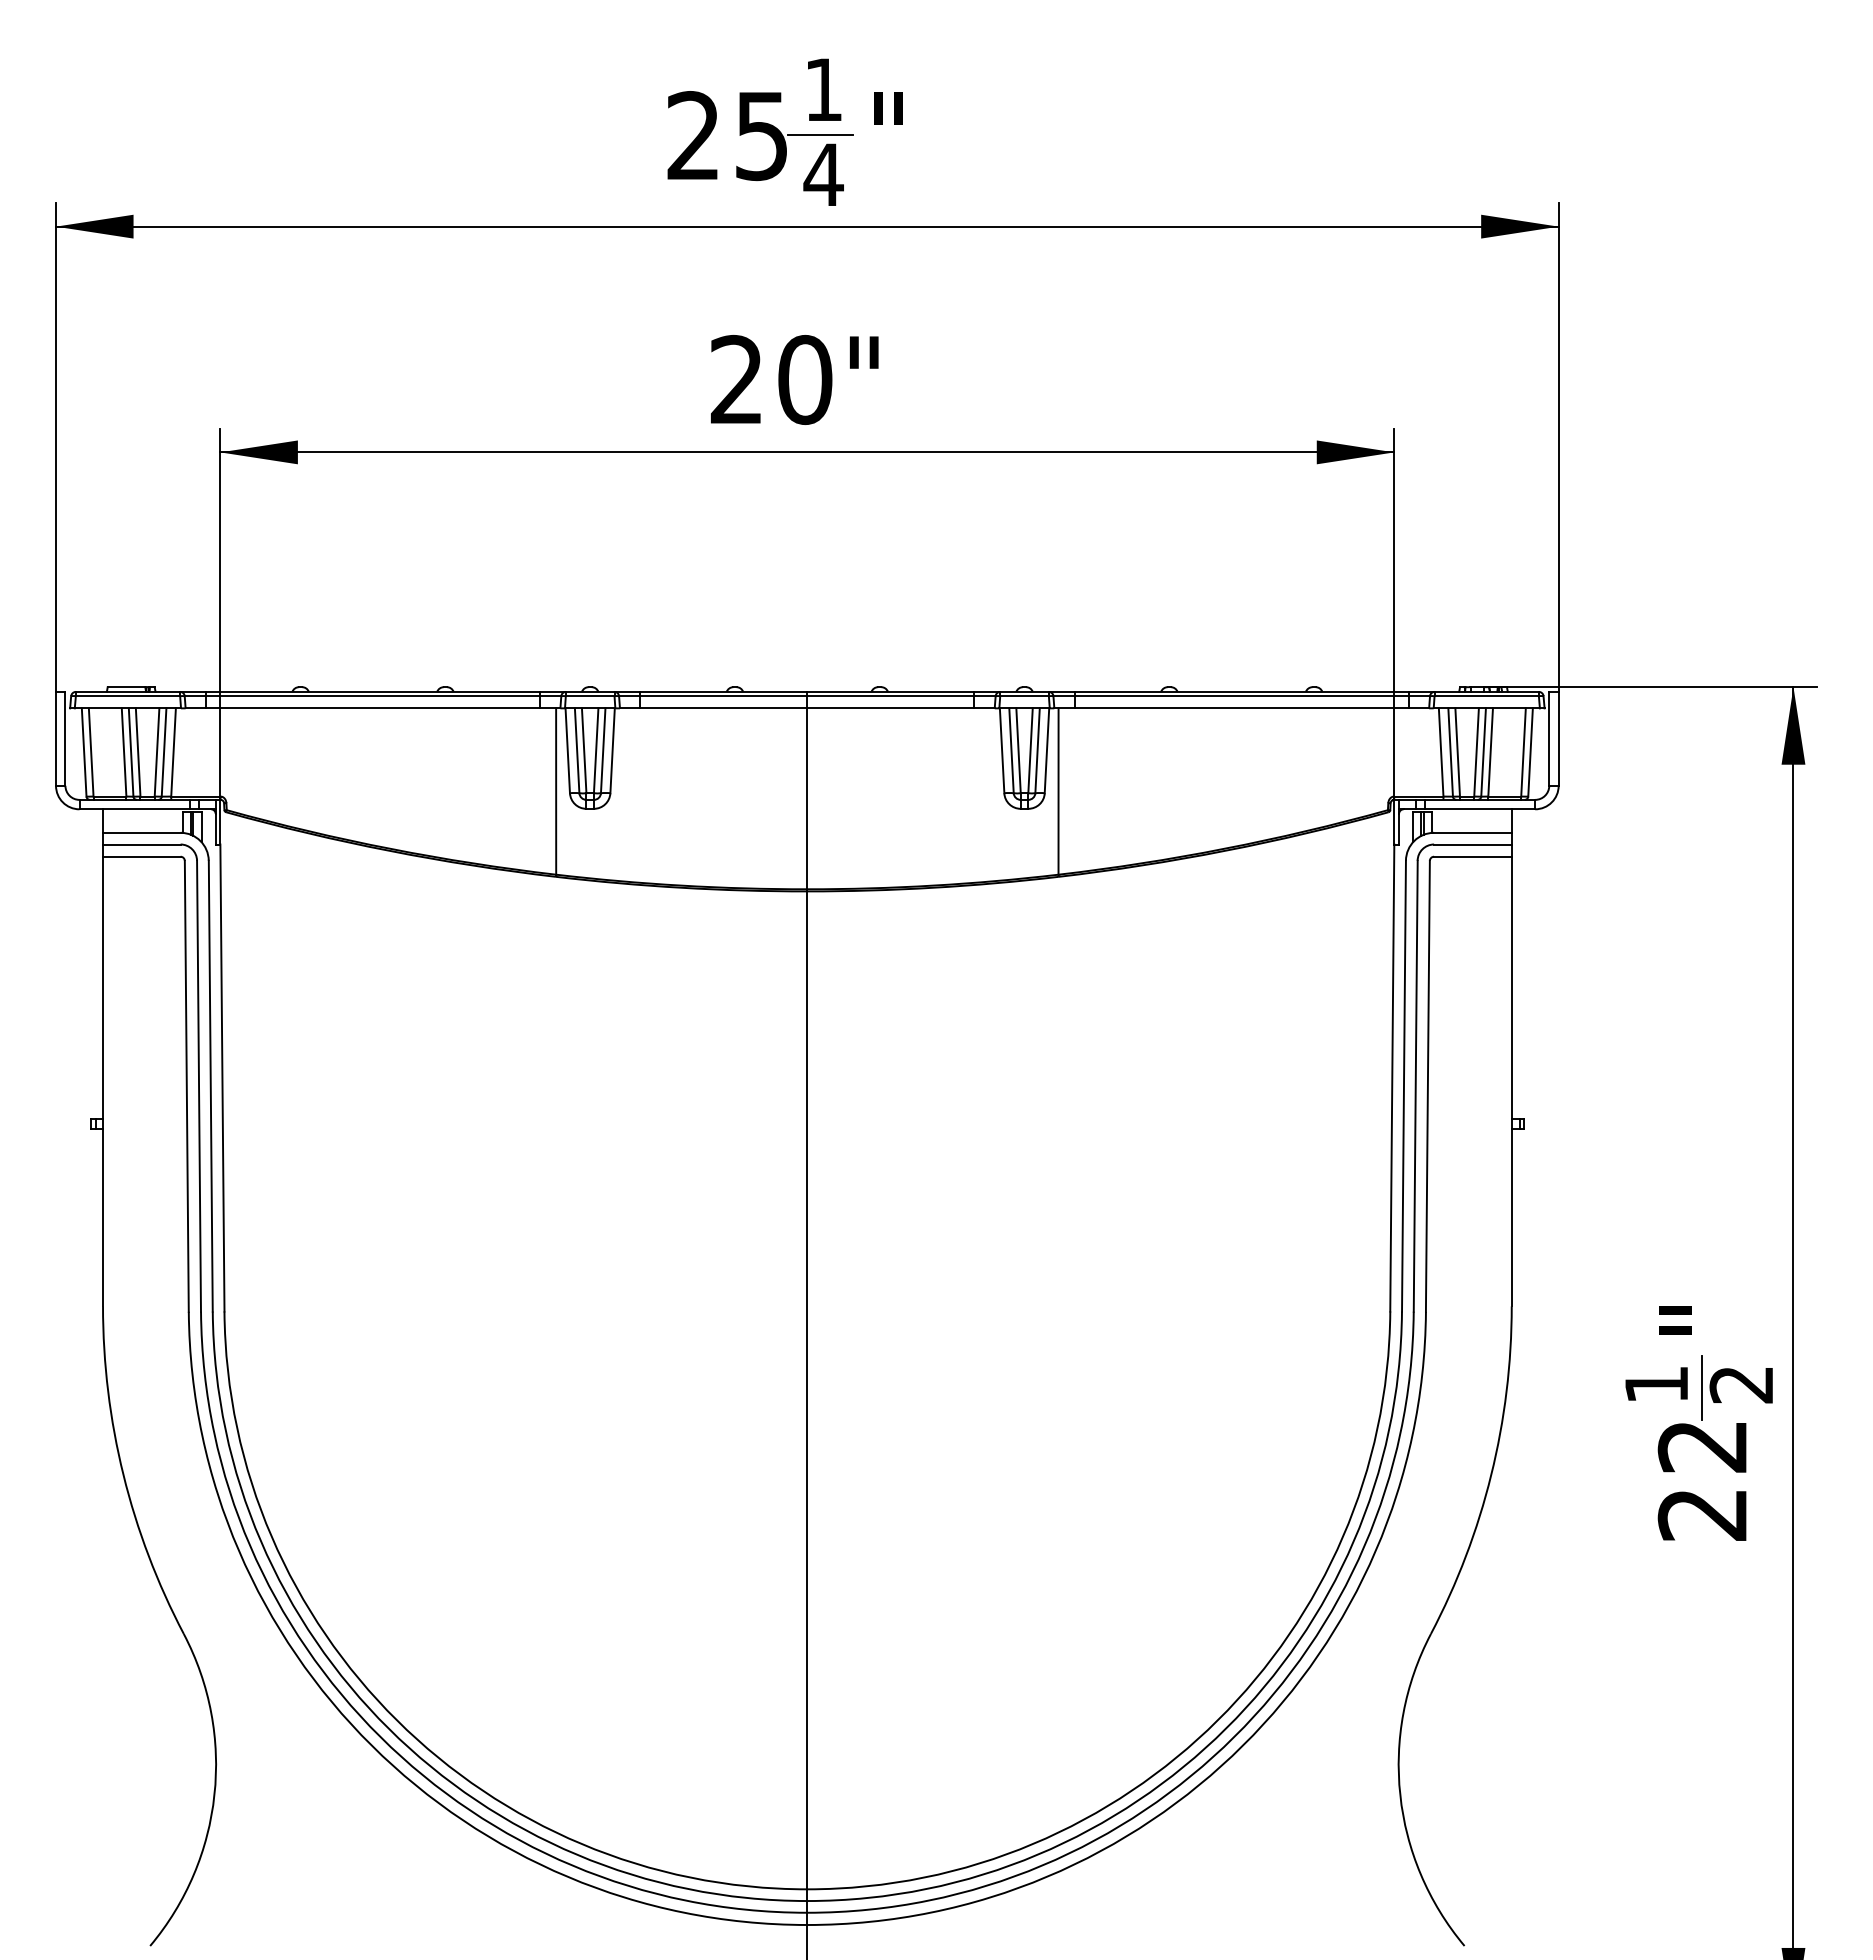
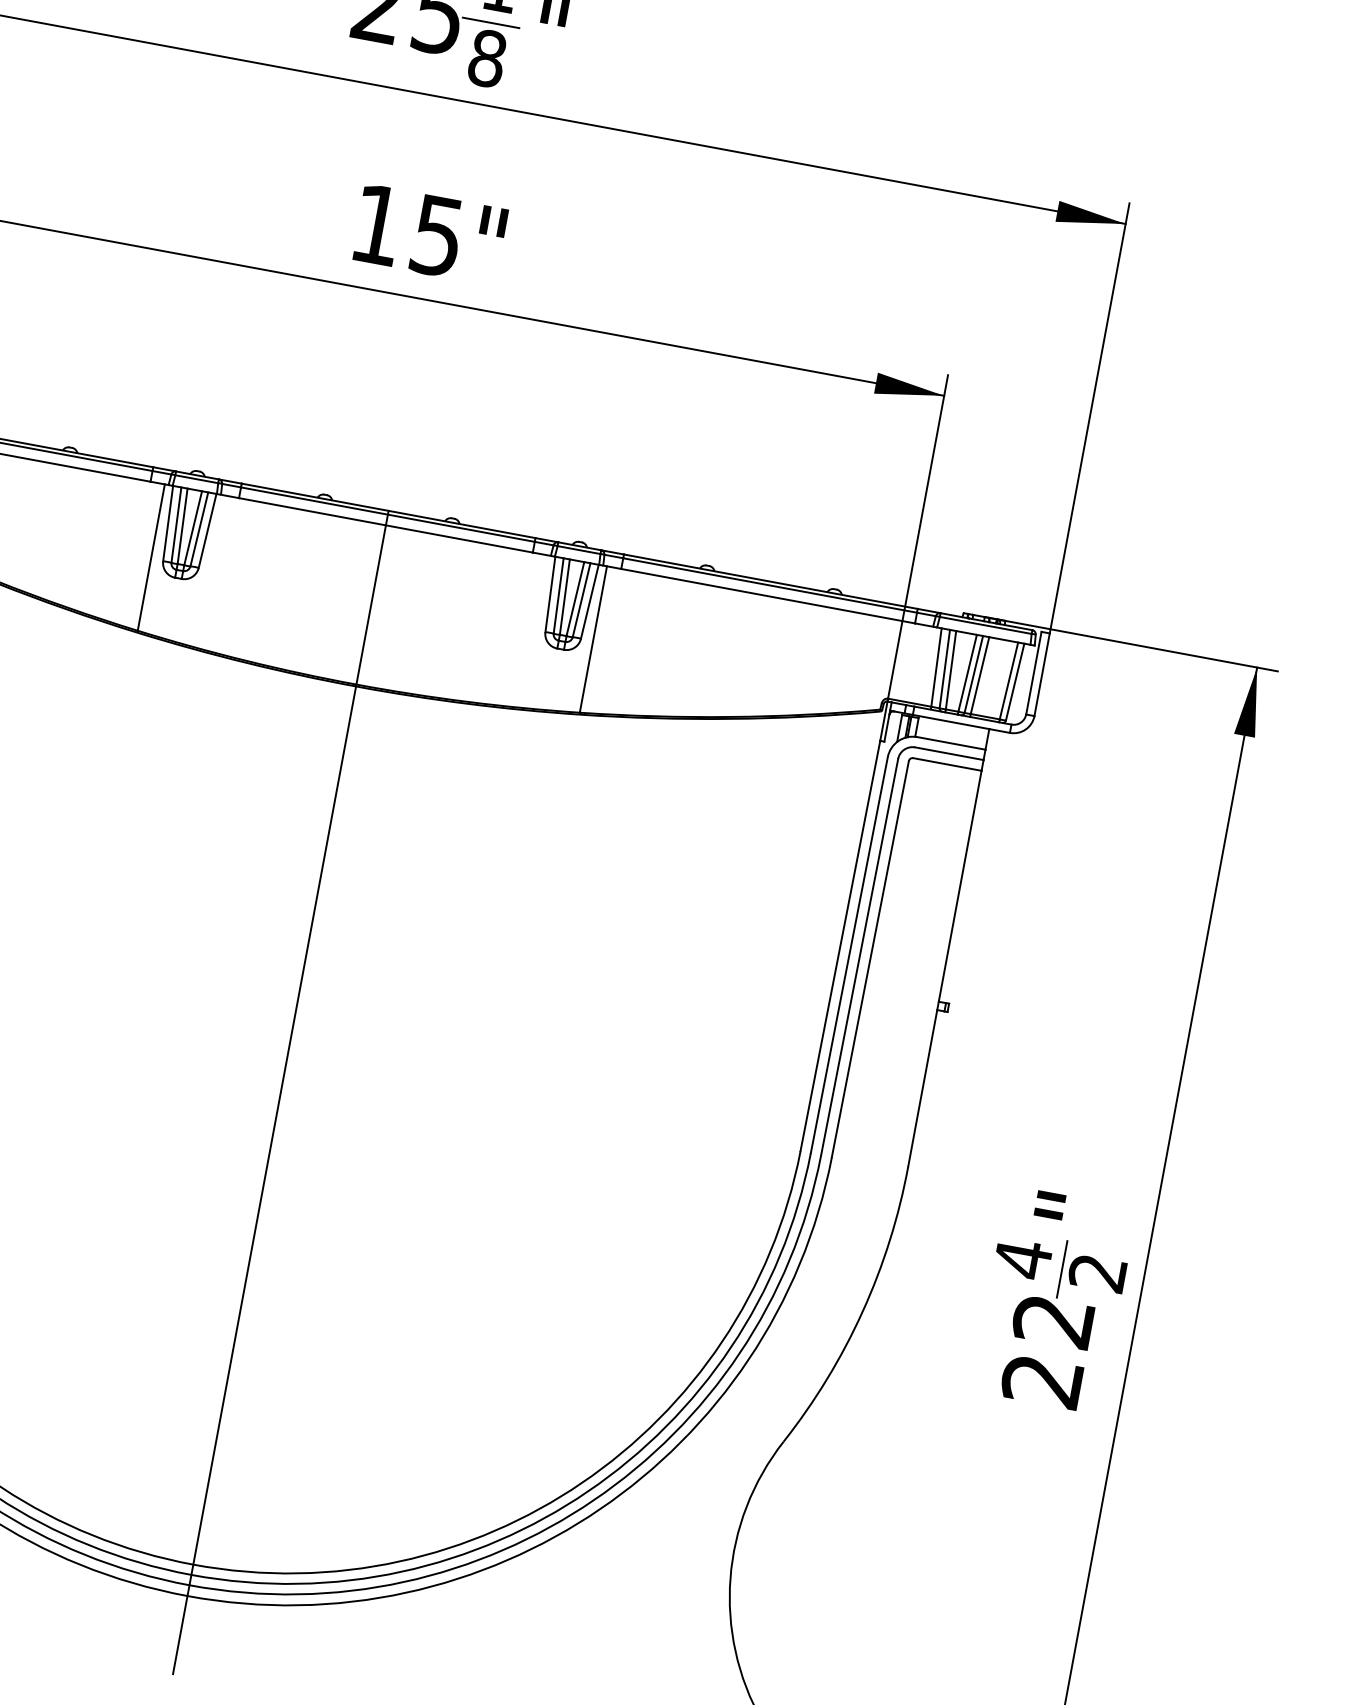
text: (823, 174) -> (487, 58), 4 -> 8
text: (771, 379) -> (408, 230), 20" -> 15"
text: (1656, 1384) -> (1022, 1258), 1 -> 4

